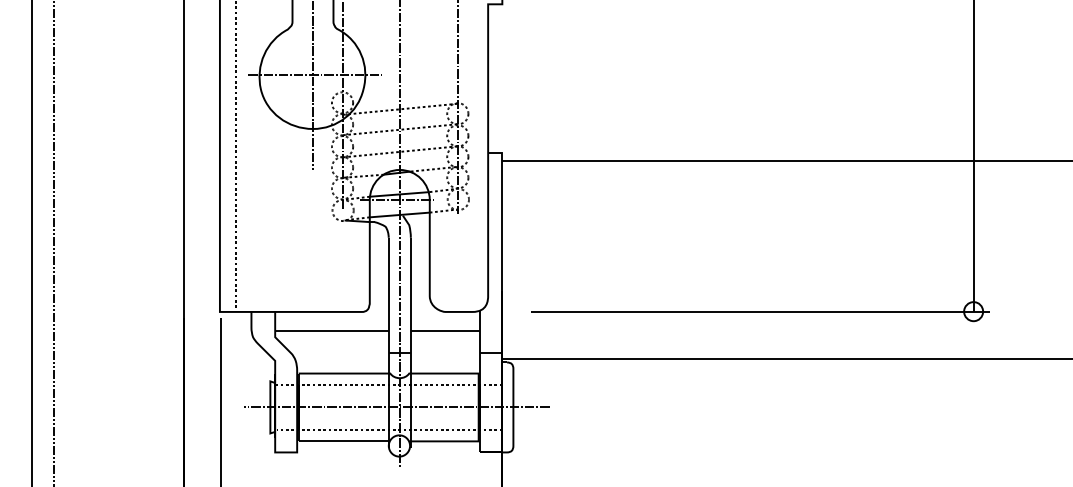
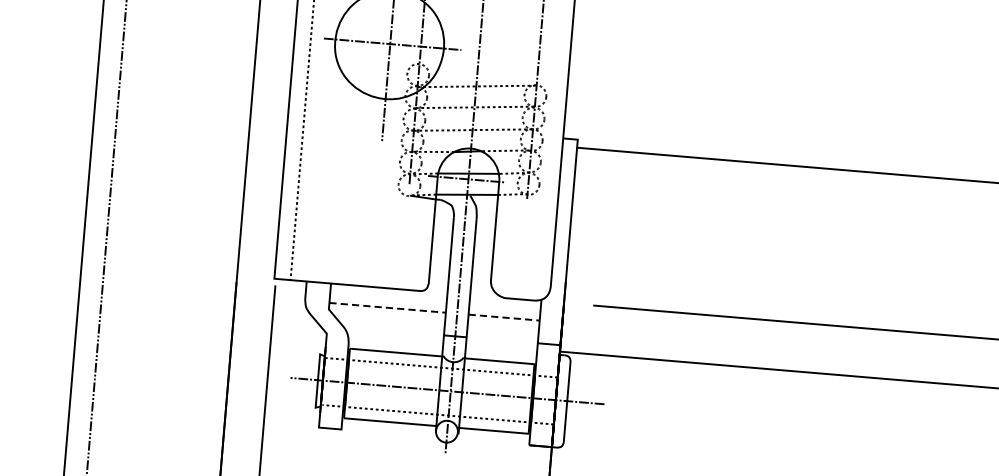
line: (331, 330) -> (387, 307), solid -> dashed
line: (445, 330) -> (504, 317), solid -> dashed

